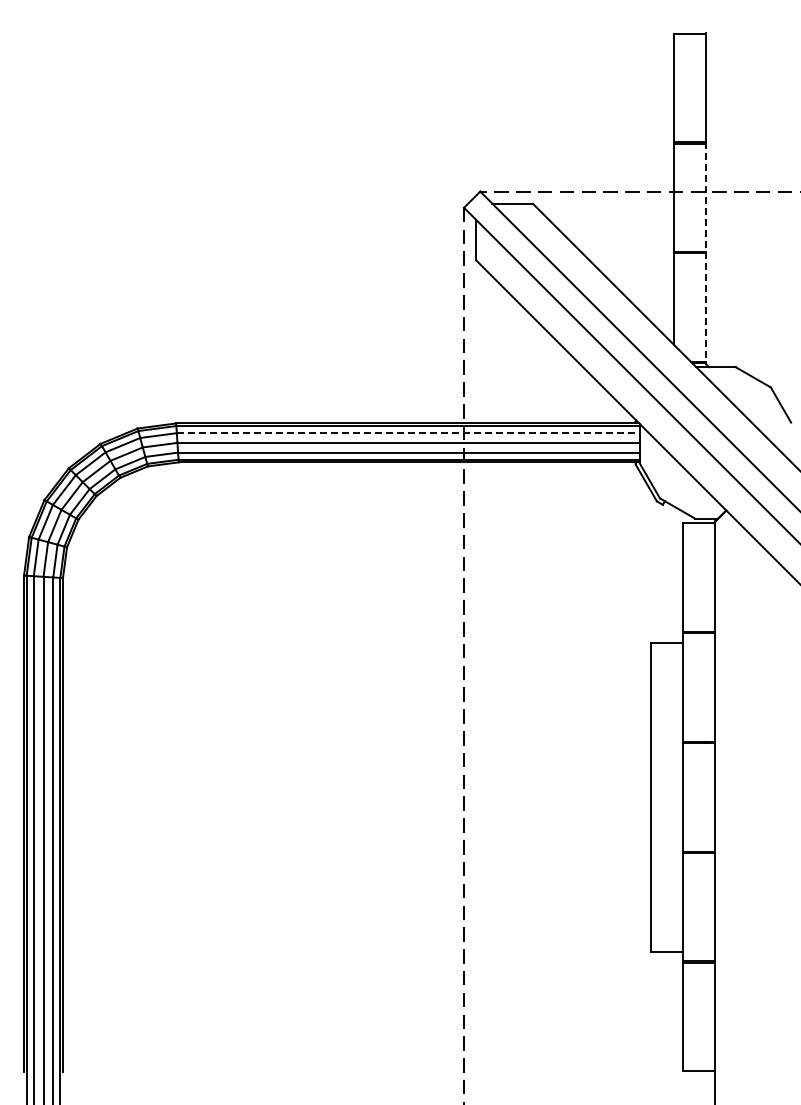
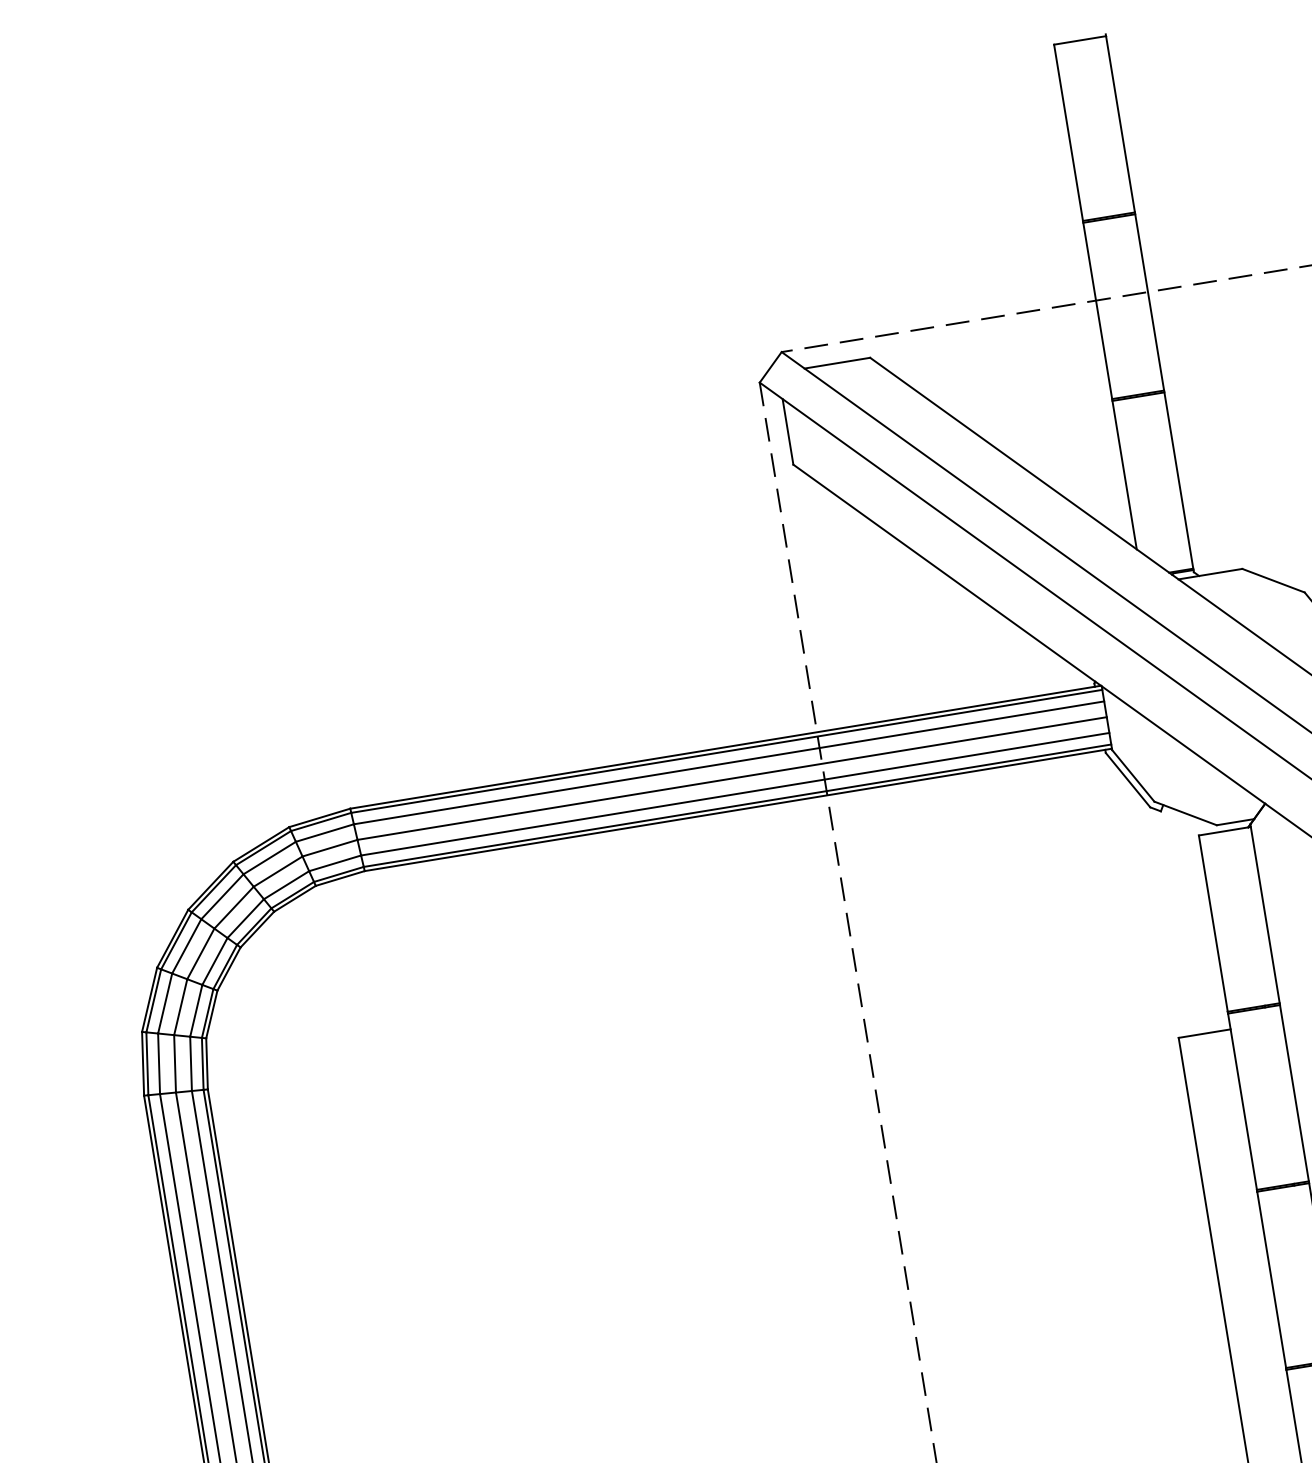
line: (706, 253) -> (1164, 392), dashed -> solid
line: (408, 433) -> (729, 763), dashed -> solid

